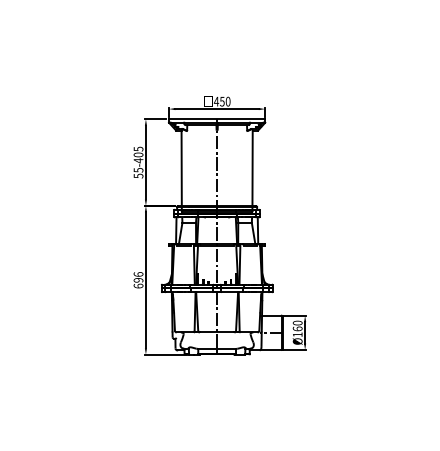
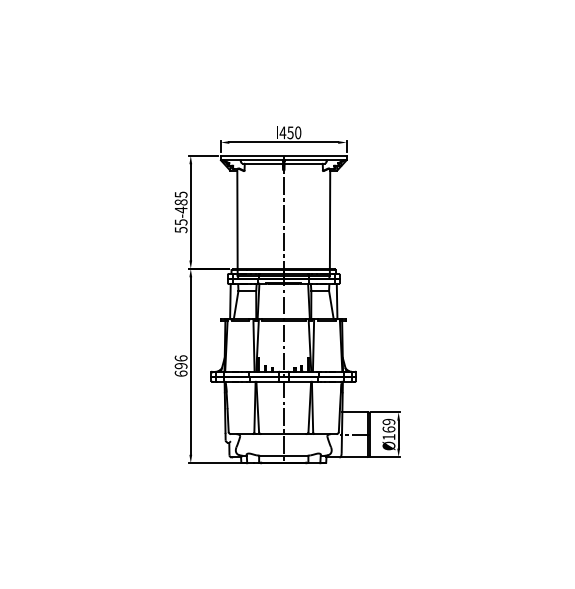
text: (138, 154) -> (181, 201), 55-405 -> 55-485
text: (297, 322) -> (388, 421), Ø160 -> Ø169

